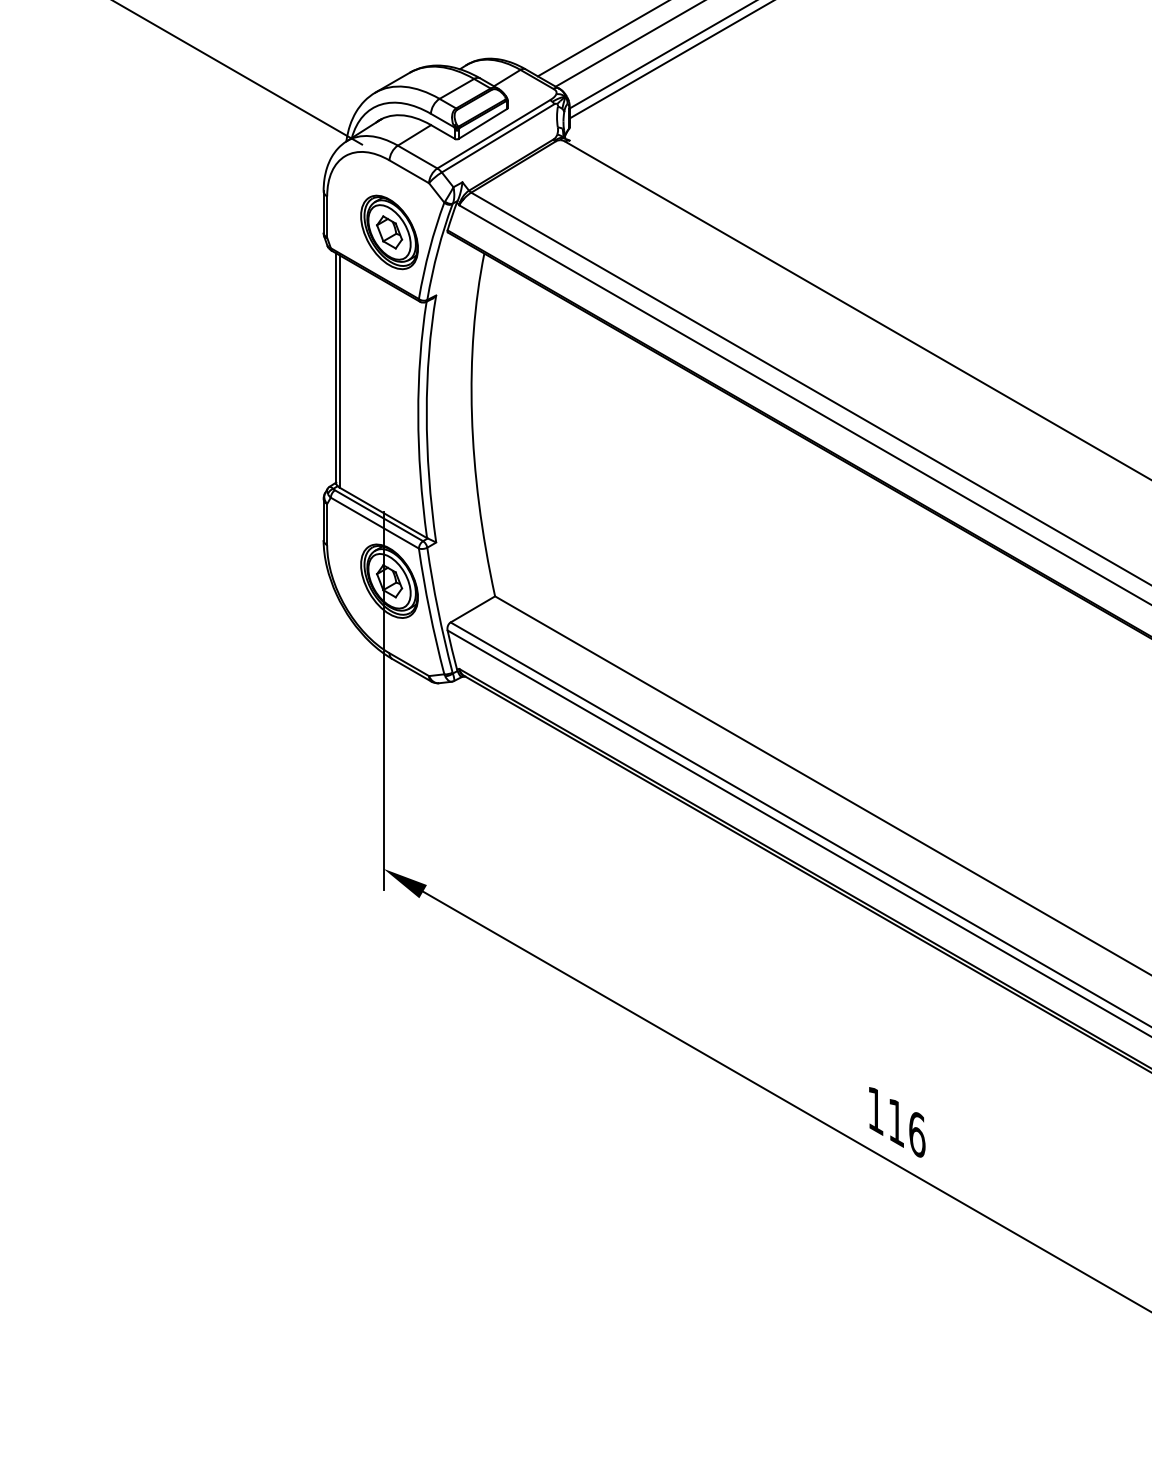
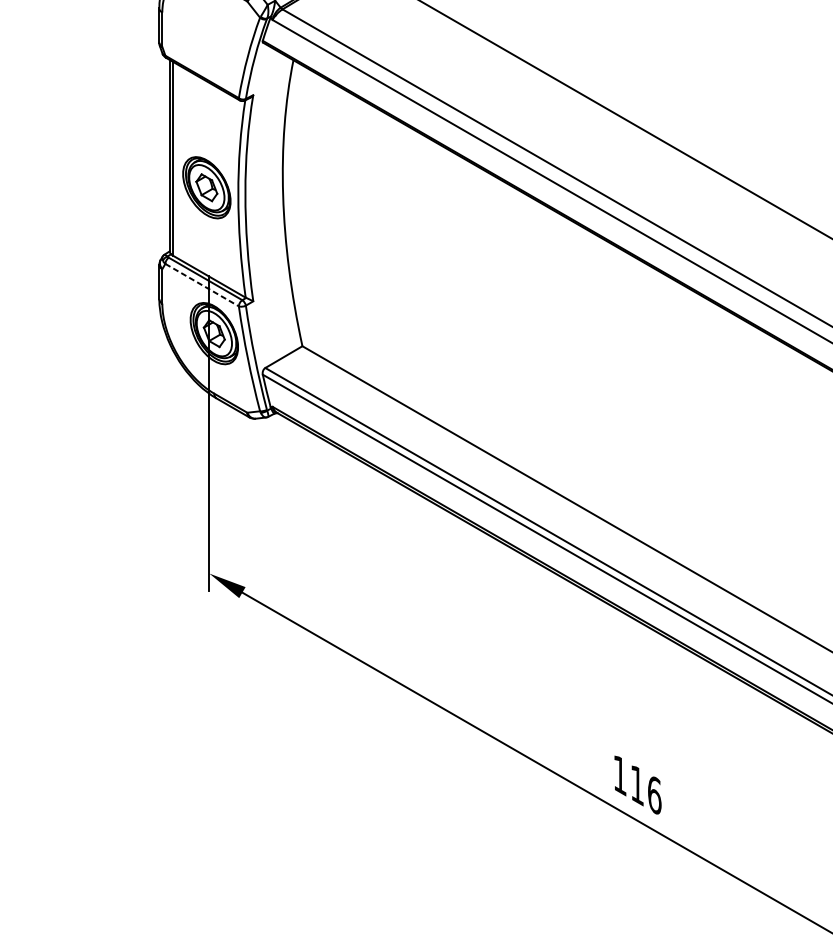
part: (389, 232) -> (206, 187), moved
line: (374, 523) -> (201, 285), solid -> dashed

